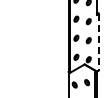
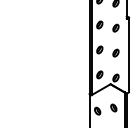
line: (98, 42) -> (128, 55), dashed -> solid

